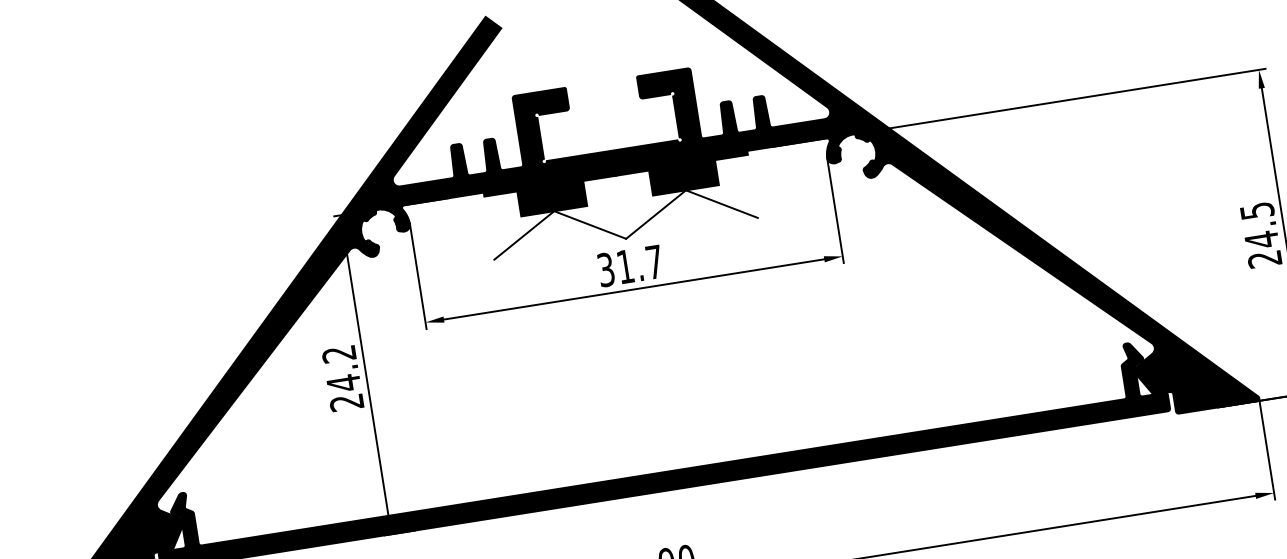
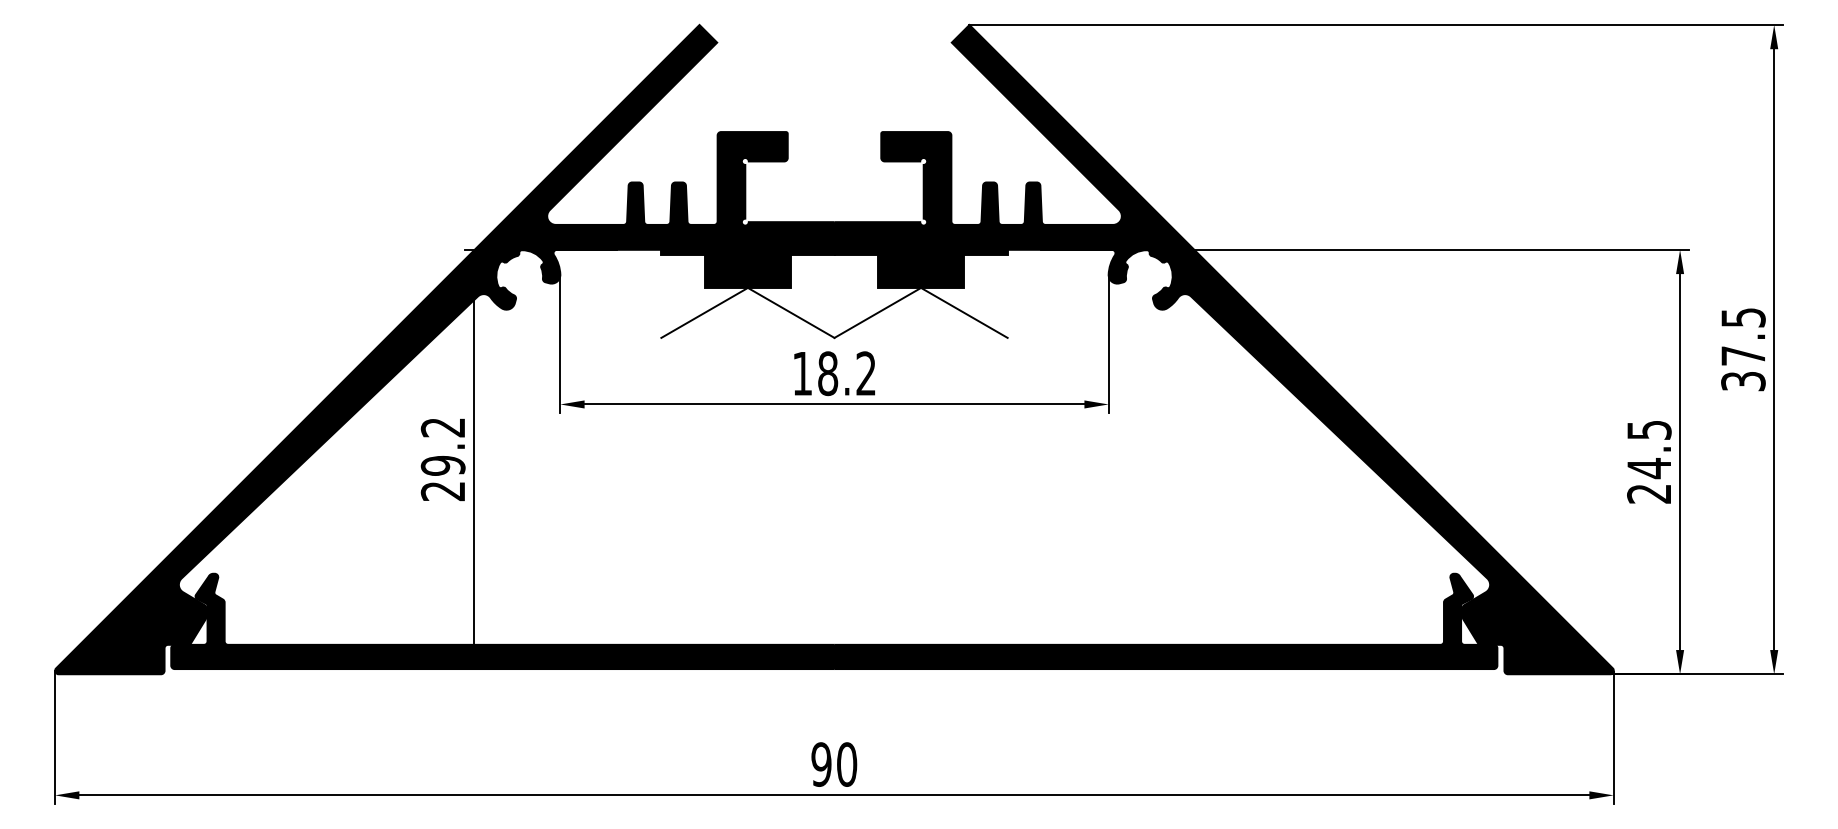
text: (630, 265) -> (834, 373), 31.7 -> 18.2
text: (343, 383) -> (442, 465), 24.2 -> 29.2

